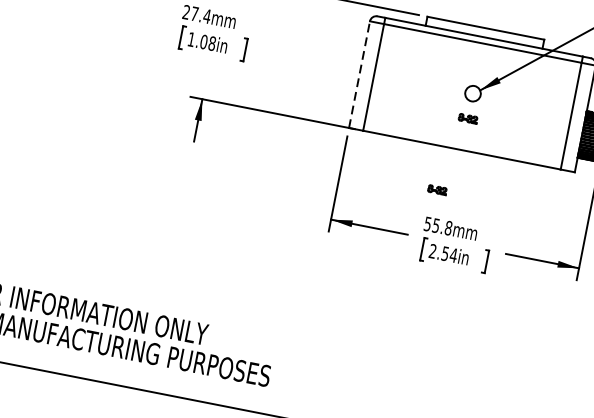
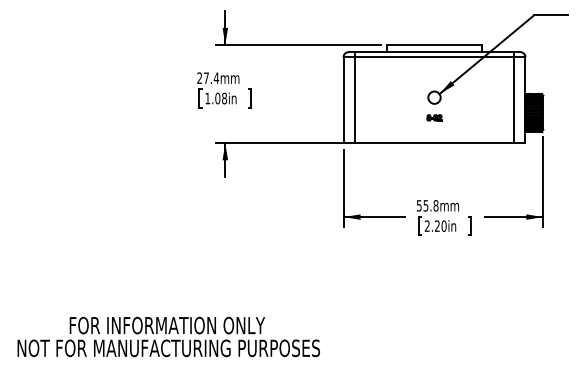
line: (359, 75) -> (343, 100), dashed -> solid
part: (437, 189) -> (421, 177), removed
text: (449, 253) -> (440, 225), 2.54in -> 2.20in

